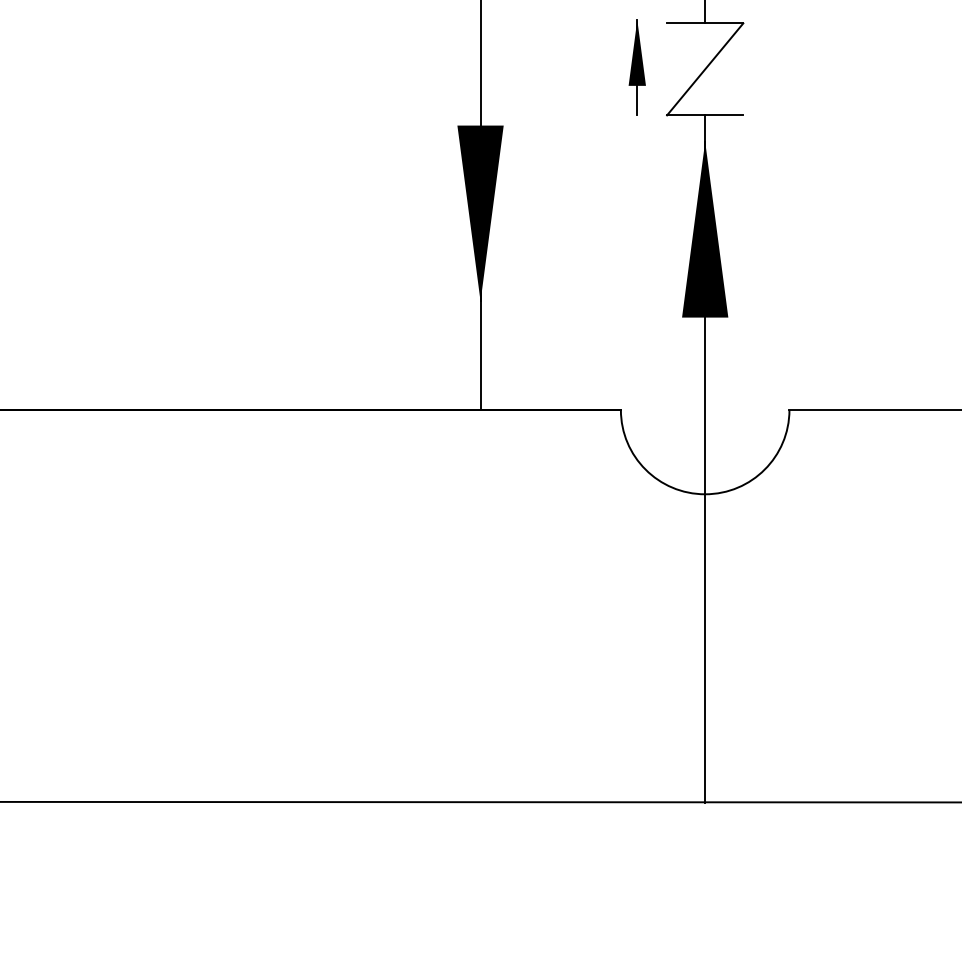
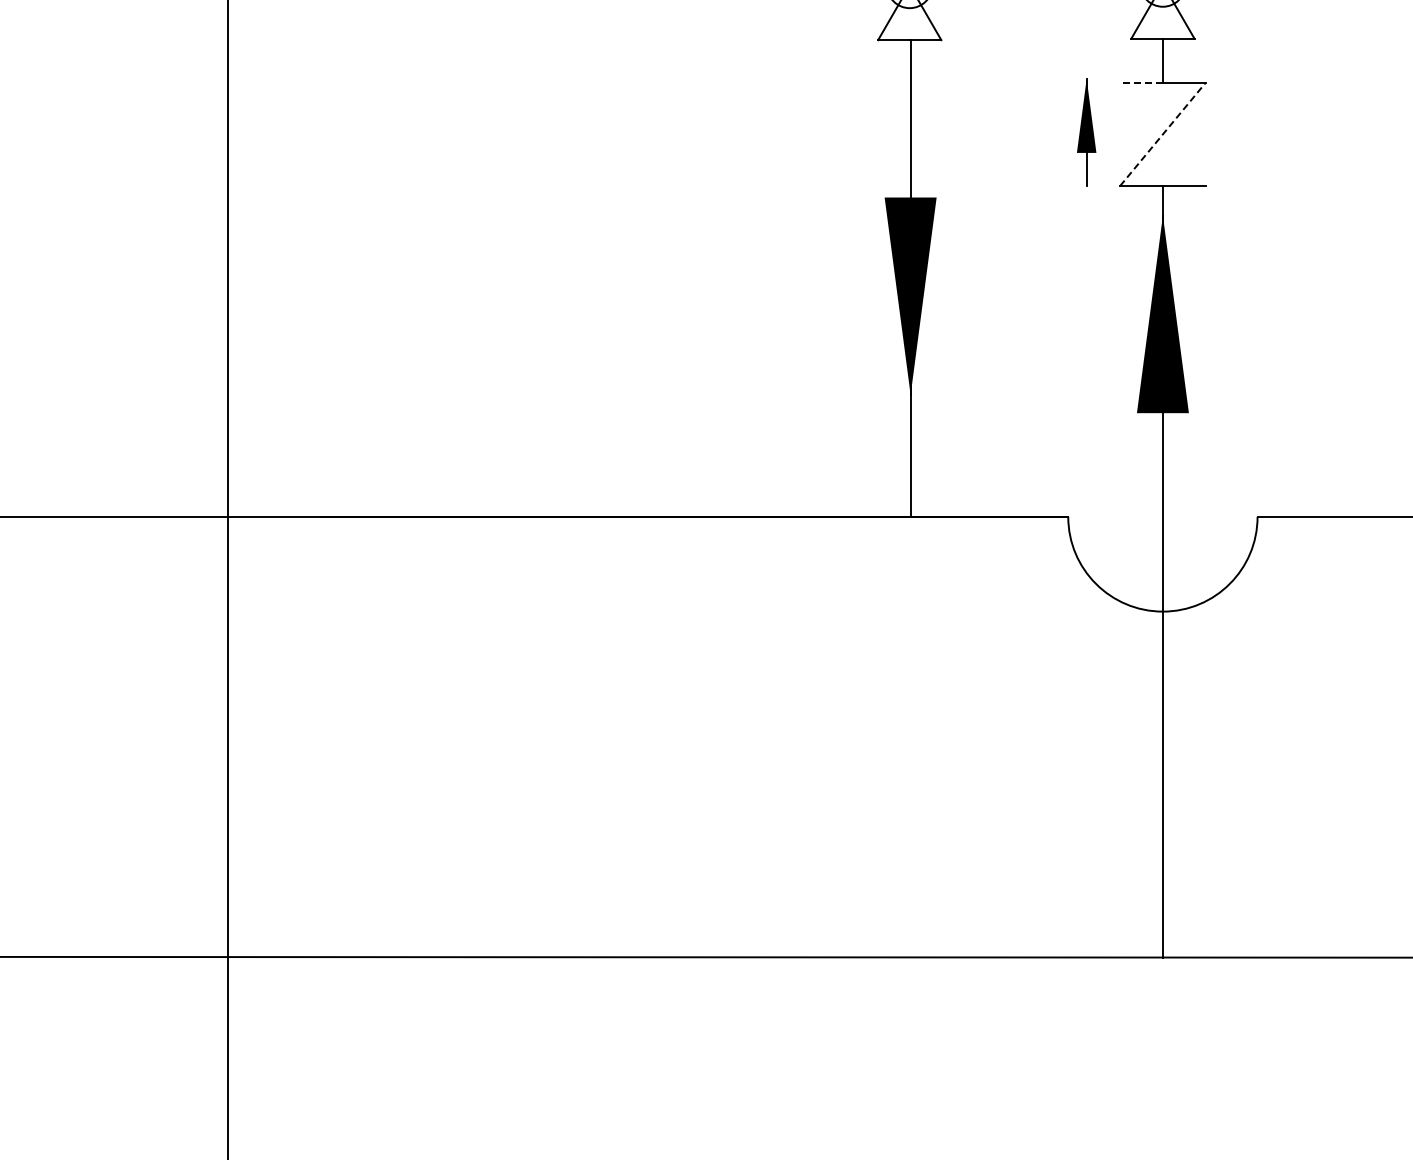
line: (686, 23) -> (1141, 82), solid -> dashed
line: (705, 69) -> (1163, 134), solid -> dashed

